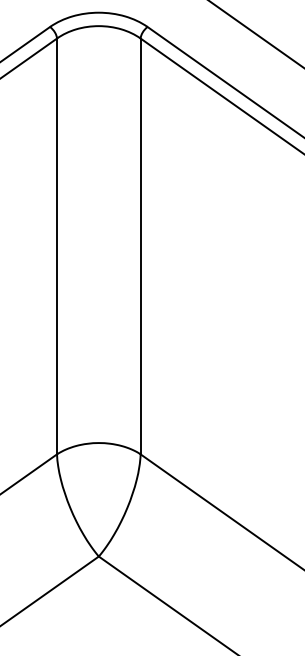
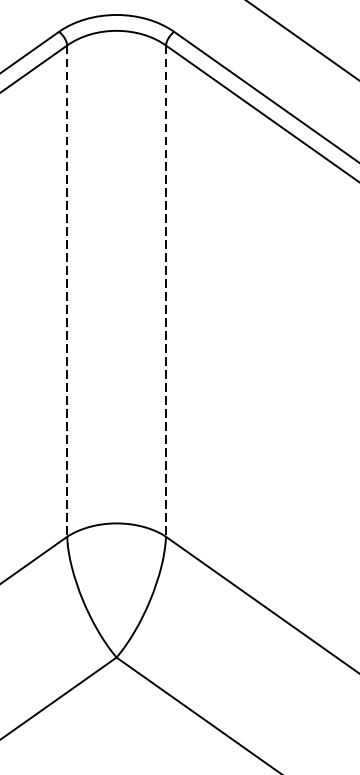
line: (57, 246) -> (67, 291), solid -> dashed
line: (140, 246) -> (165, 291), solid -> dashed

